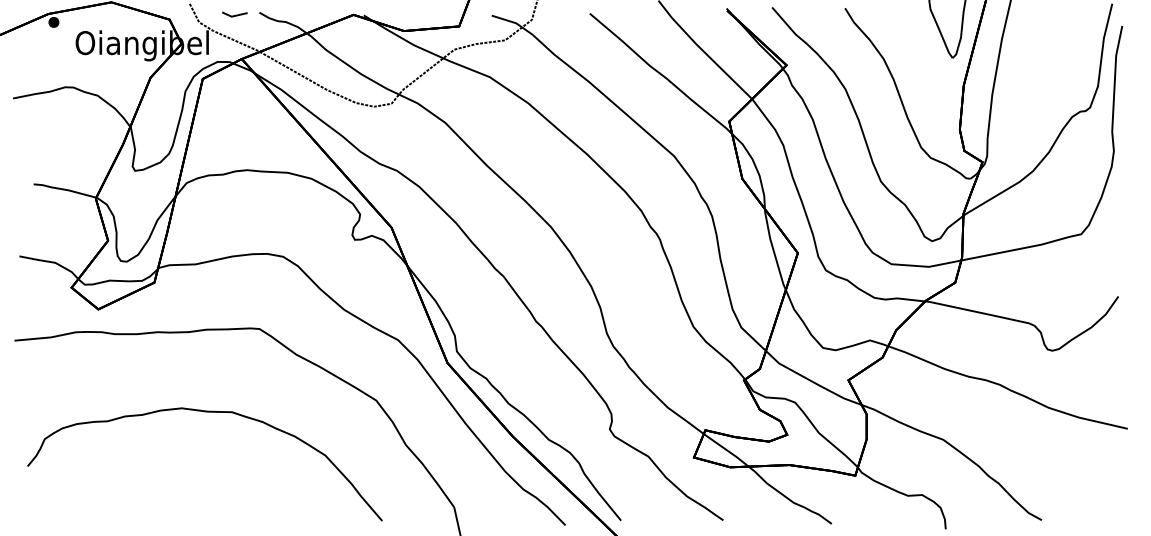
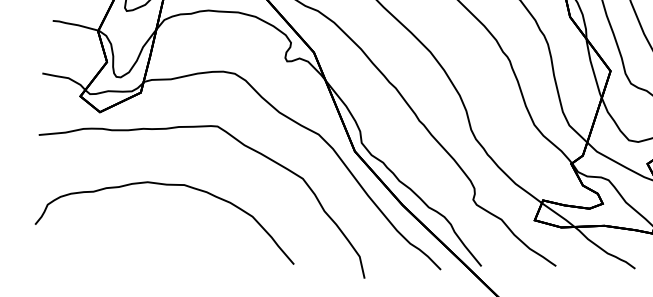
part: (204, 412) -> (164, 185), moved

